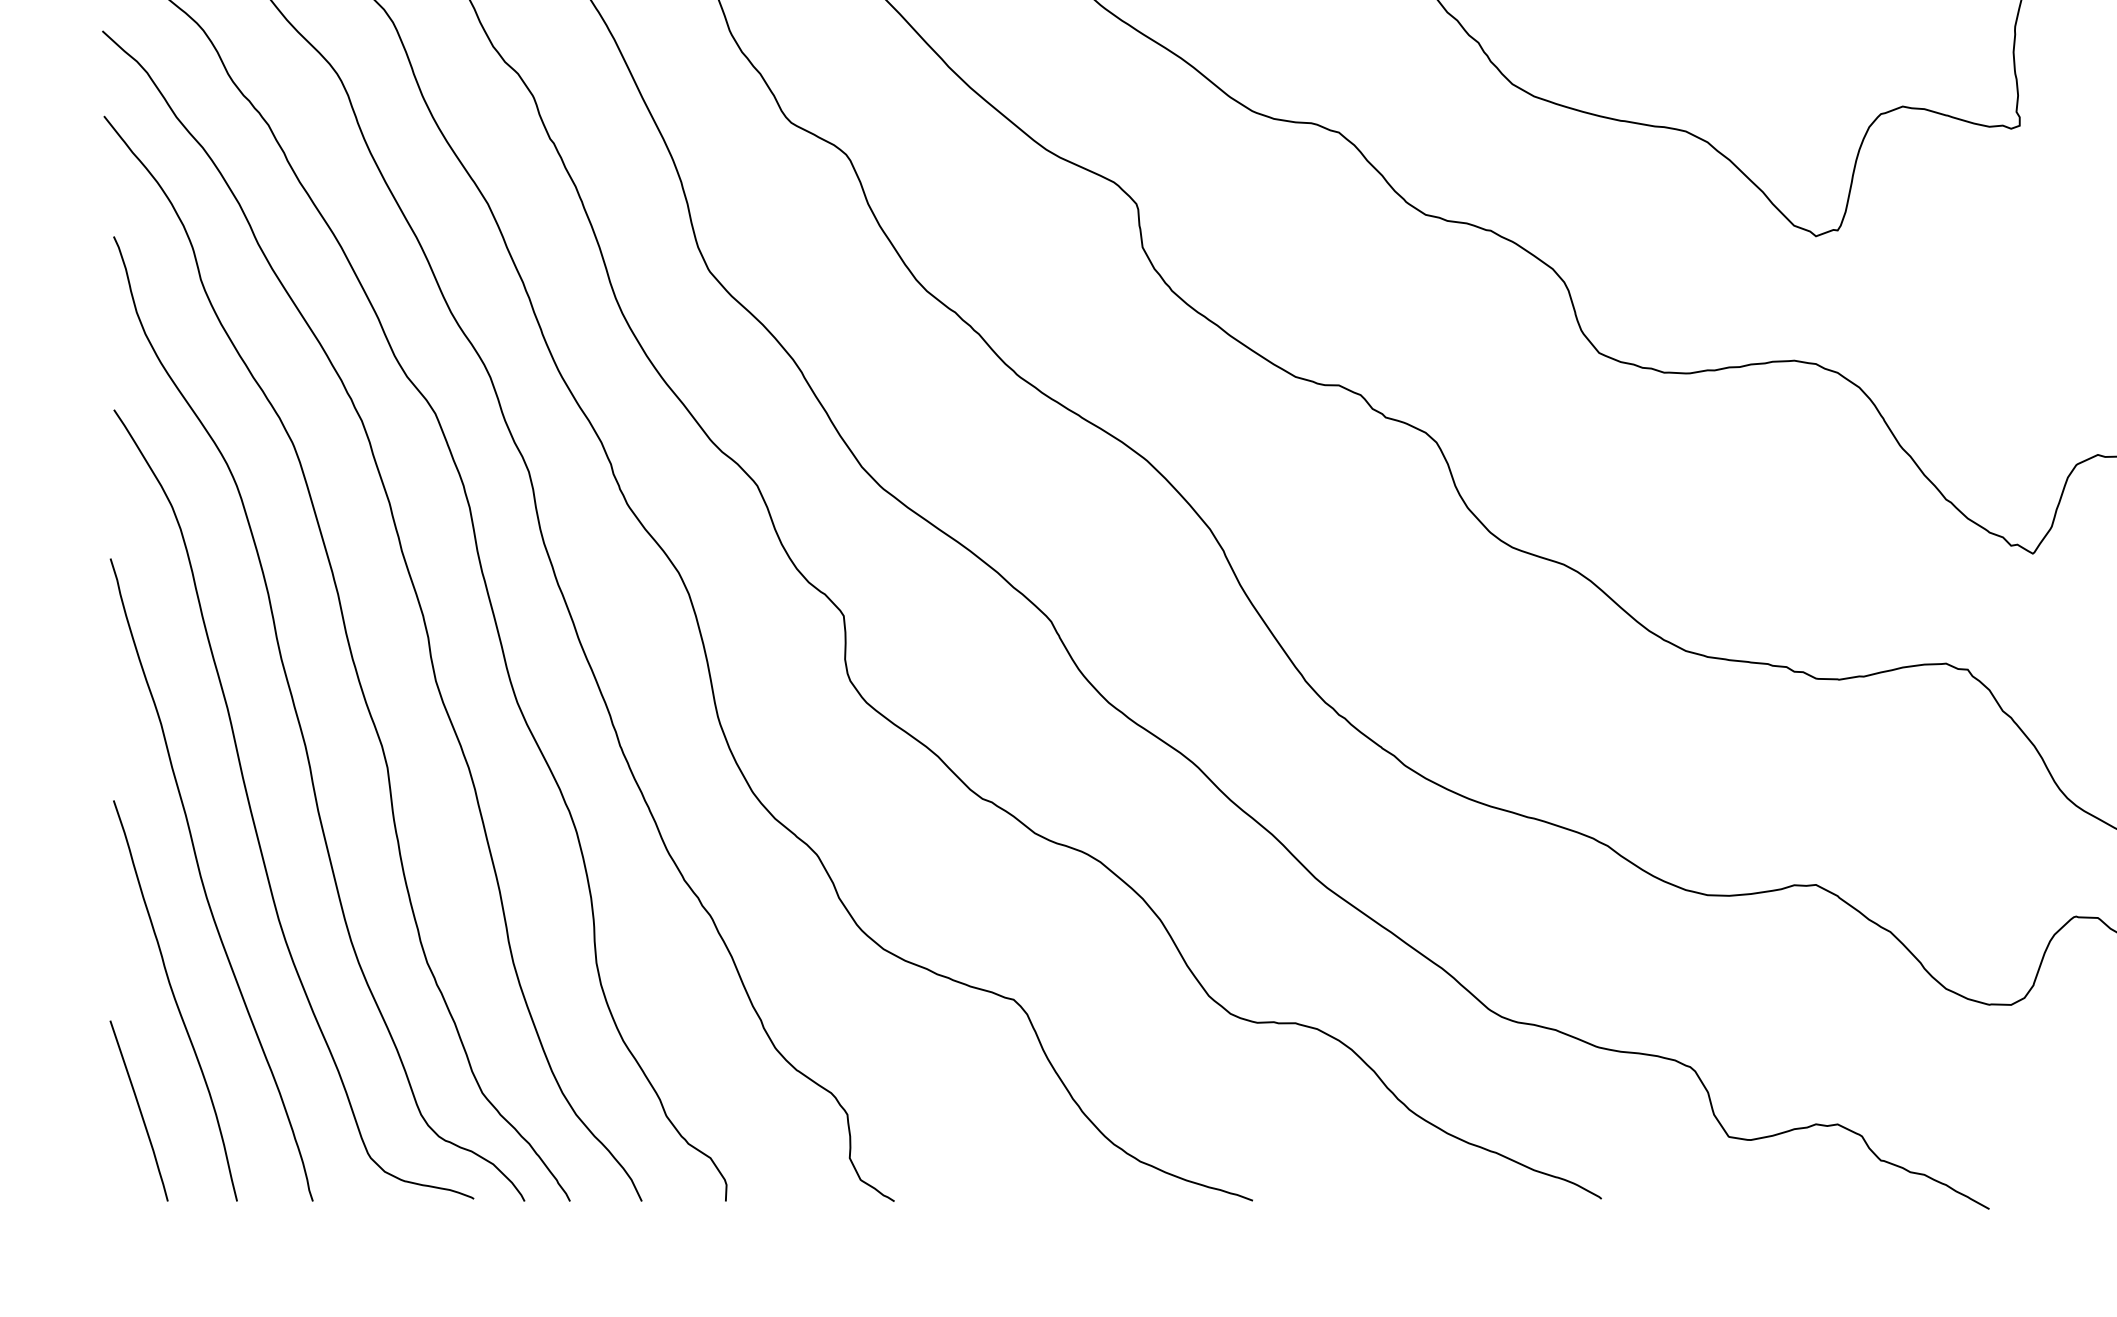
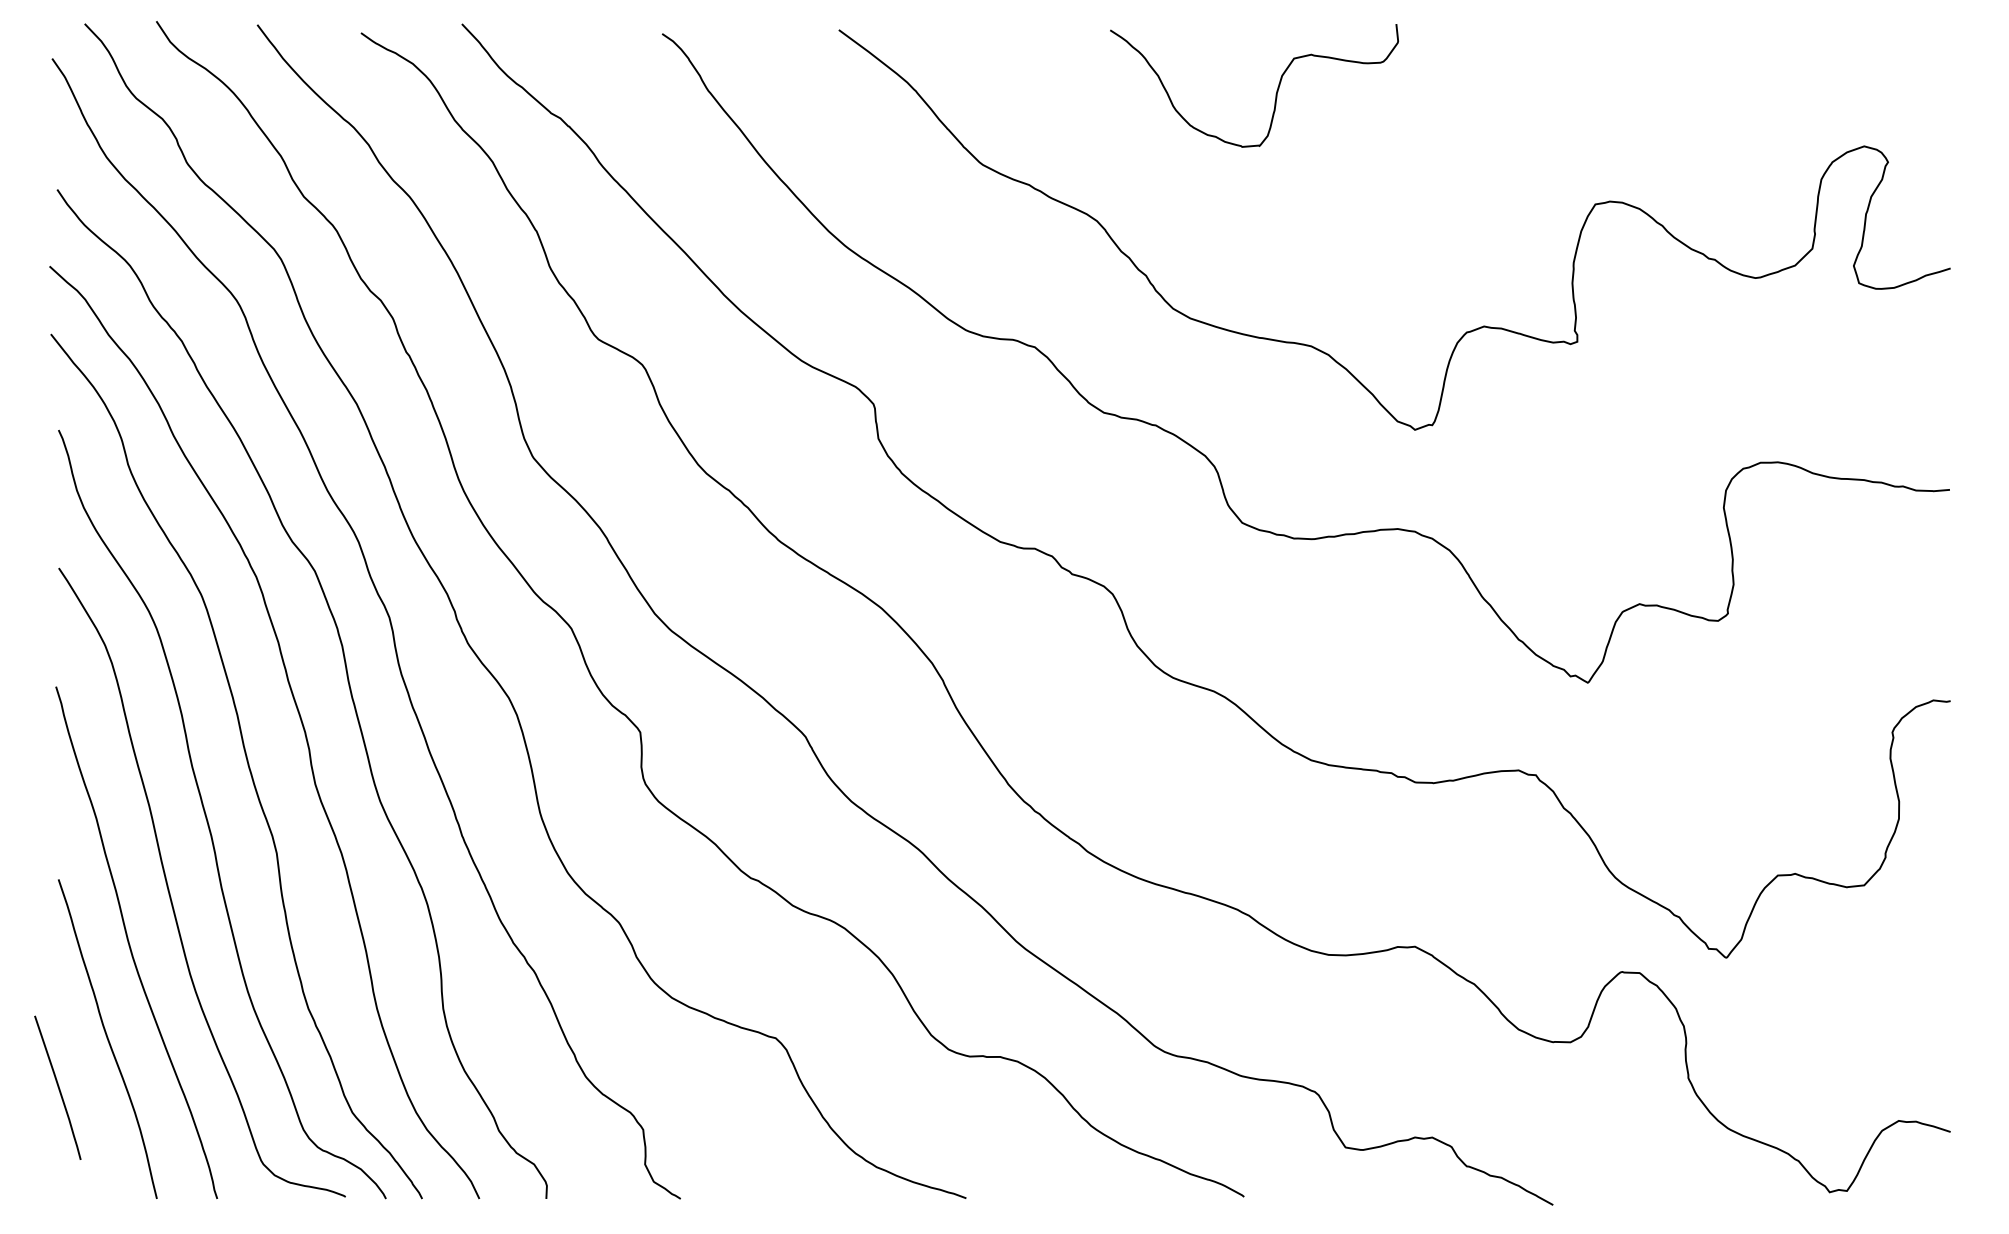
curve: (138, 1110) -> (57, 1087), moved

